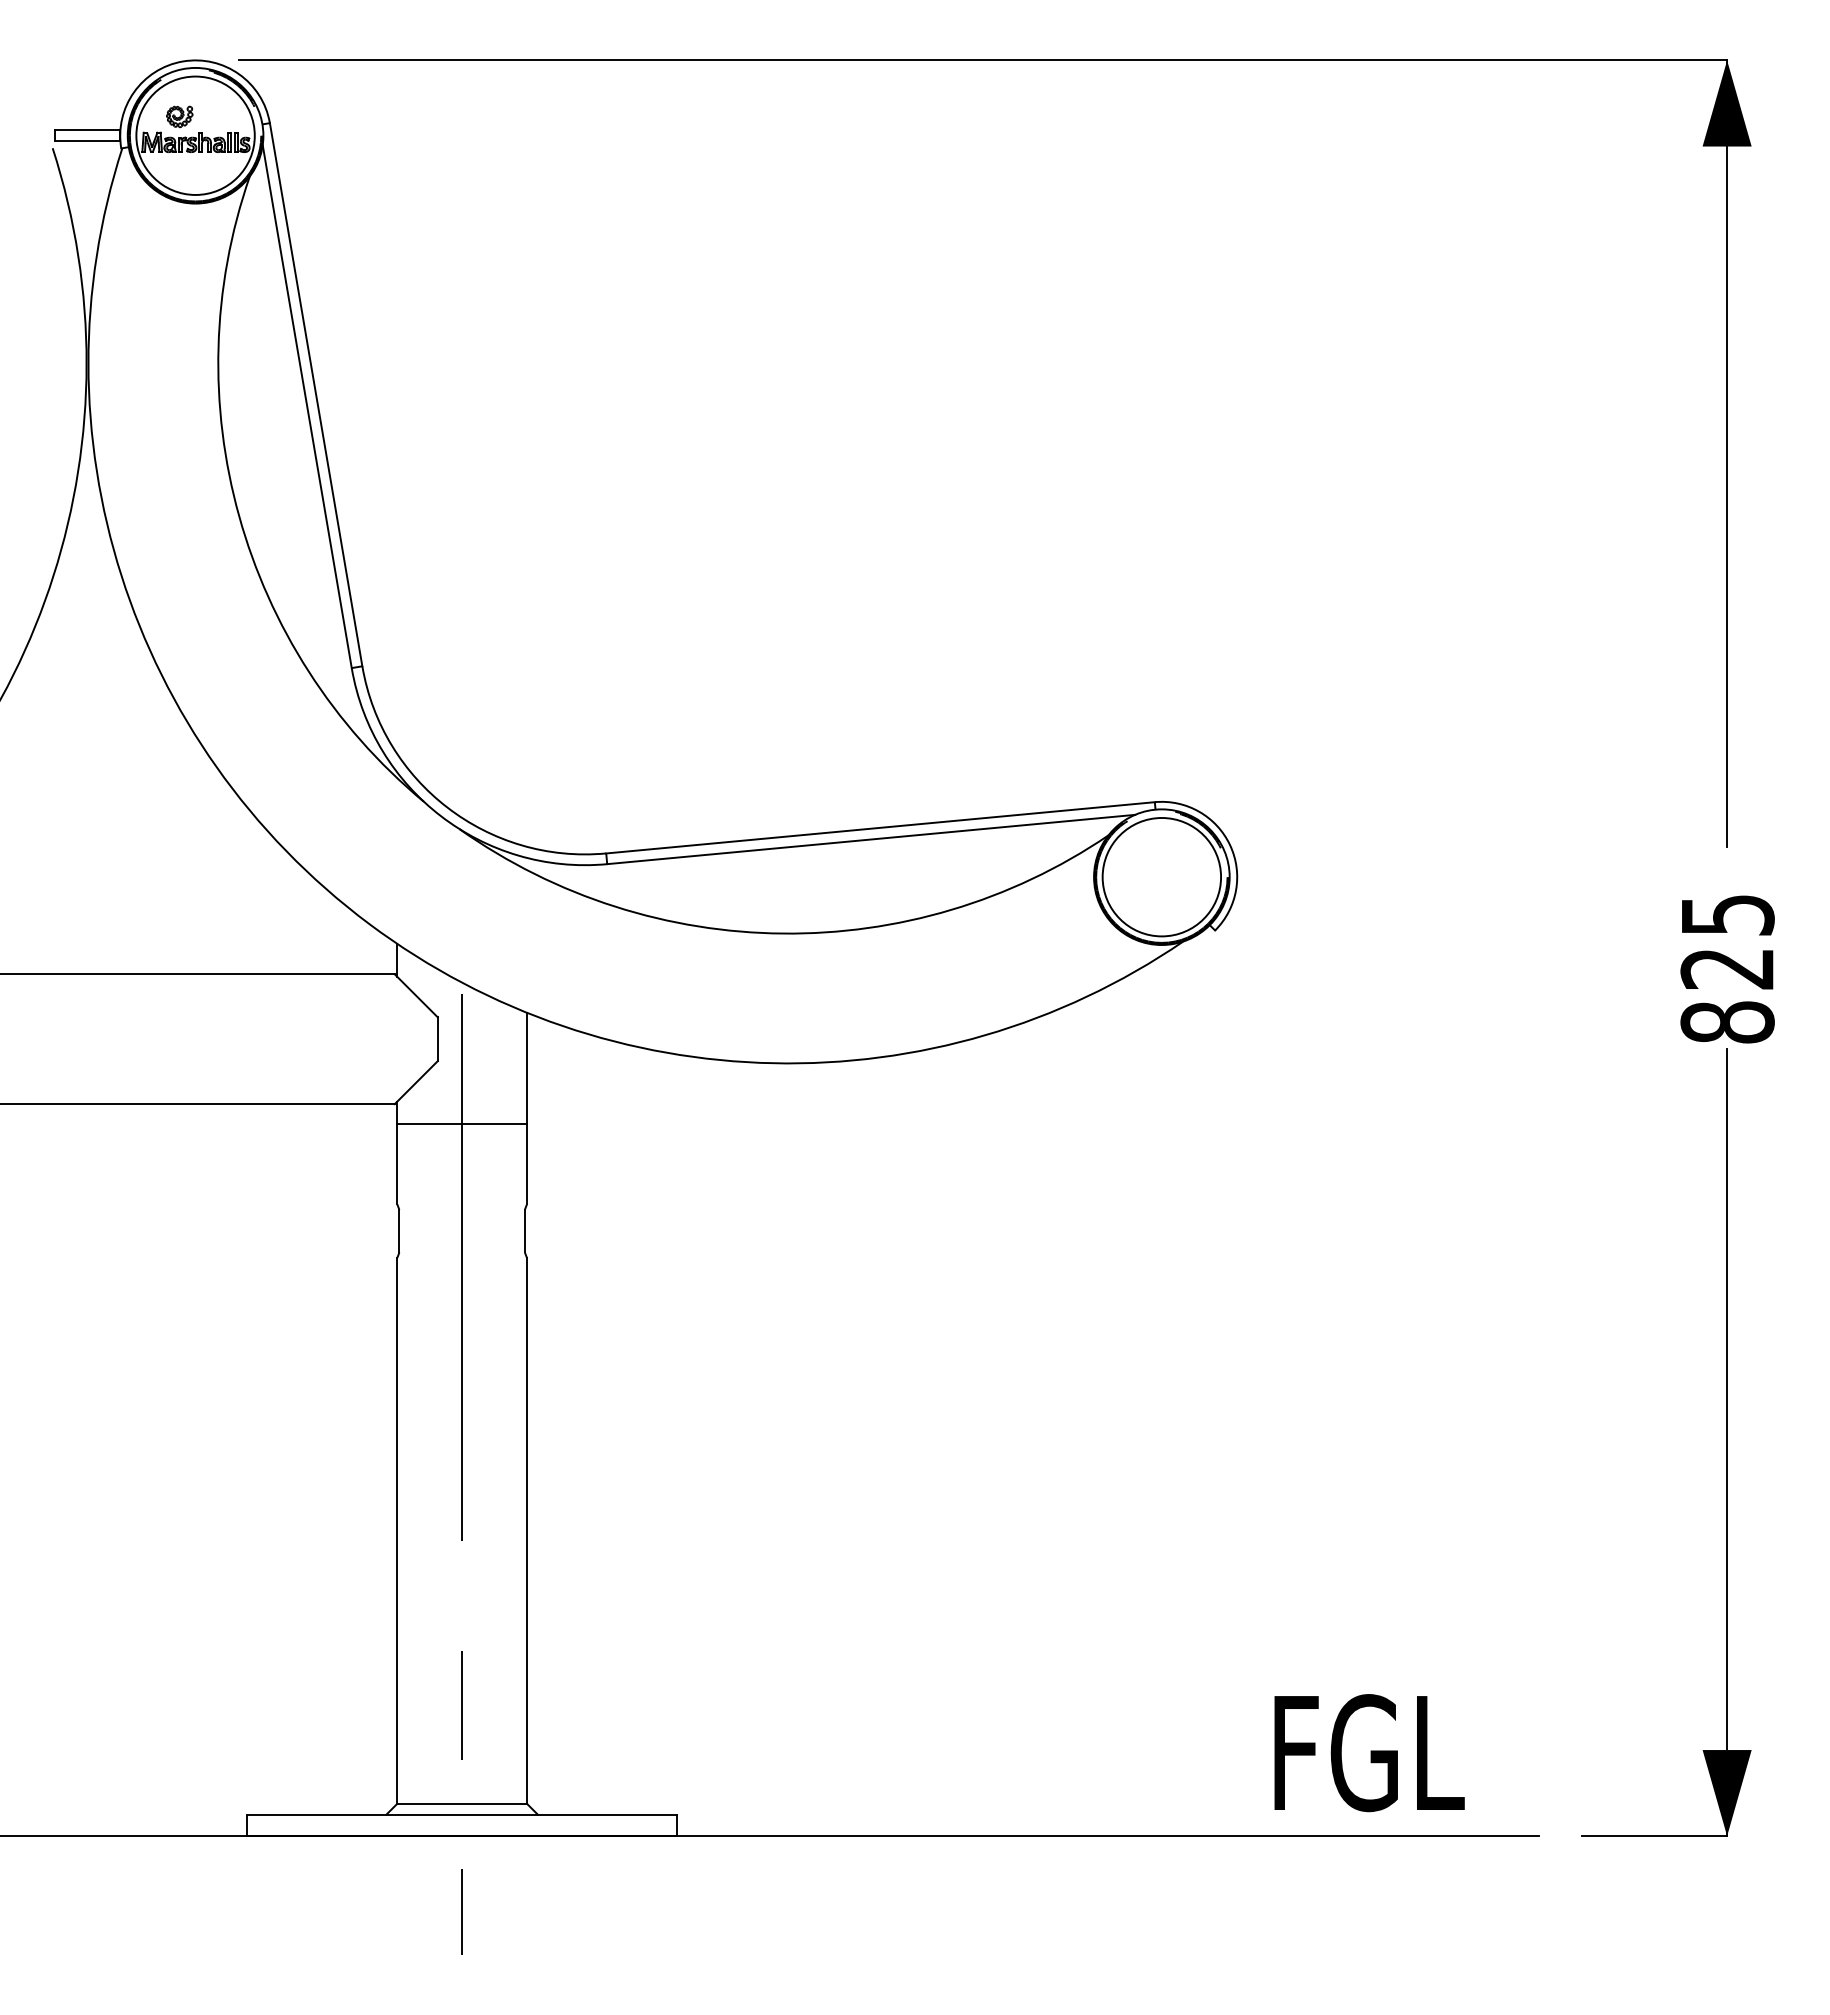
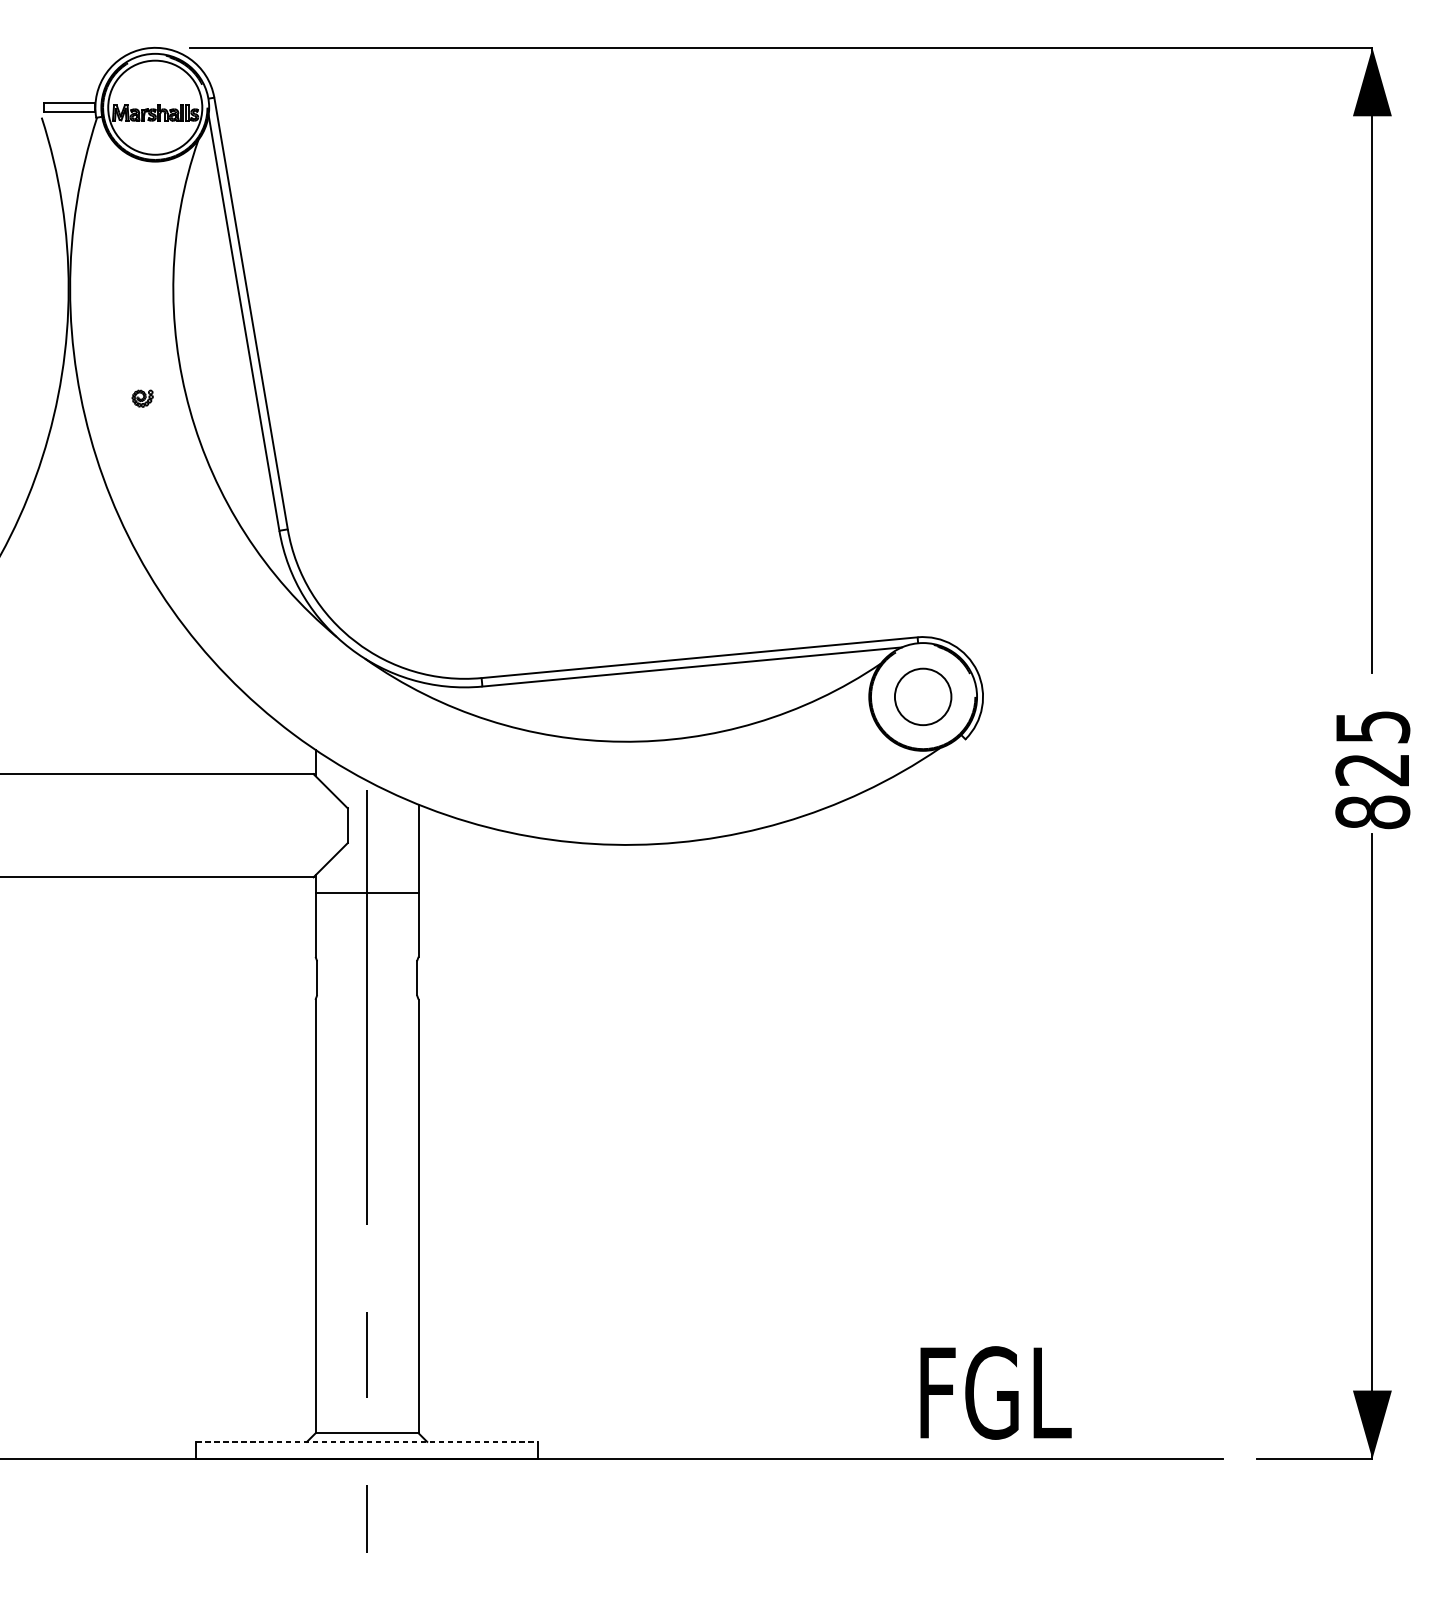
part: (179, 116) -> (142, 398), moved
circle: (1161, 876) -> (922, 696), size x0.6
text: (1369, 1753) -> (996, 1393), moved
line: (462, 1814) -> (367, 1441), solid -> dashed

